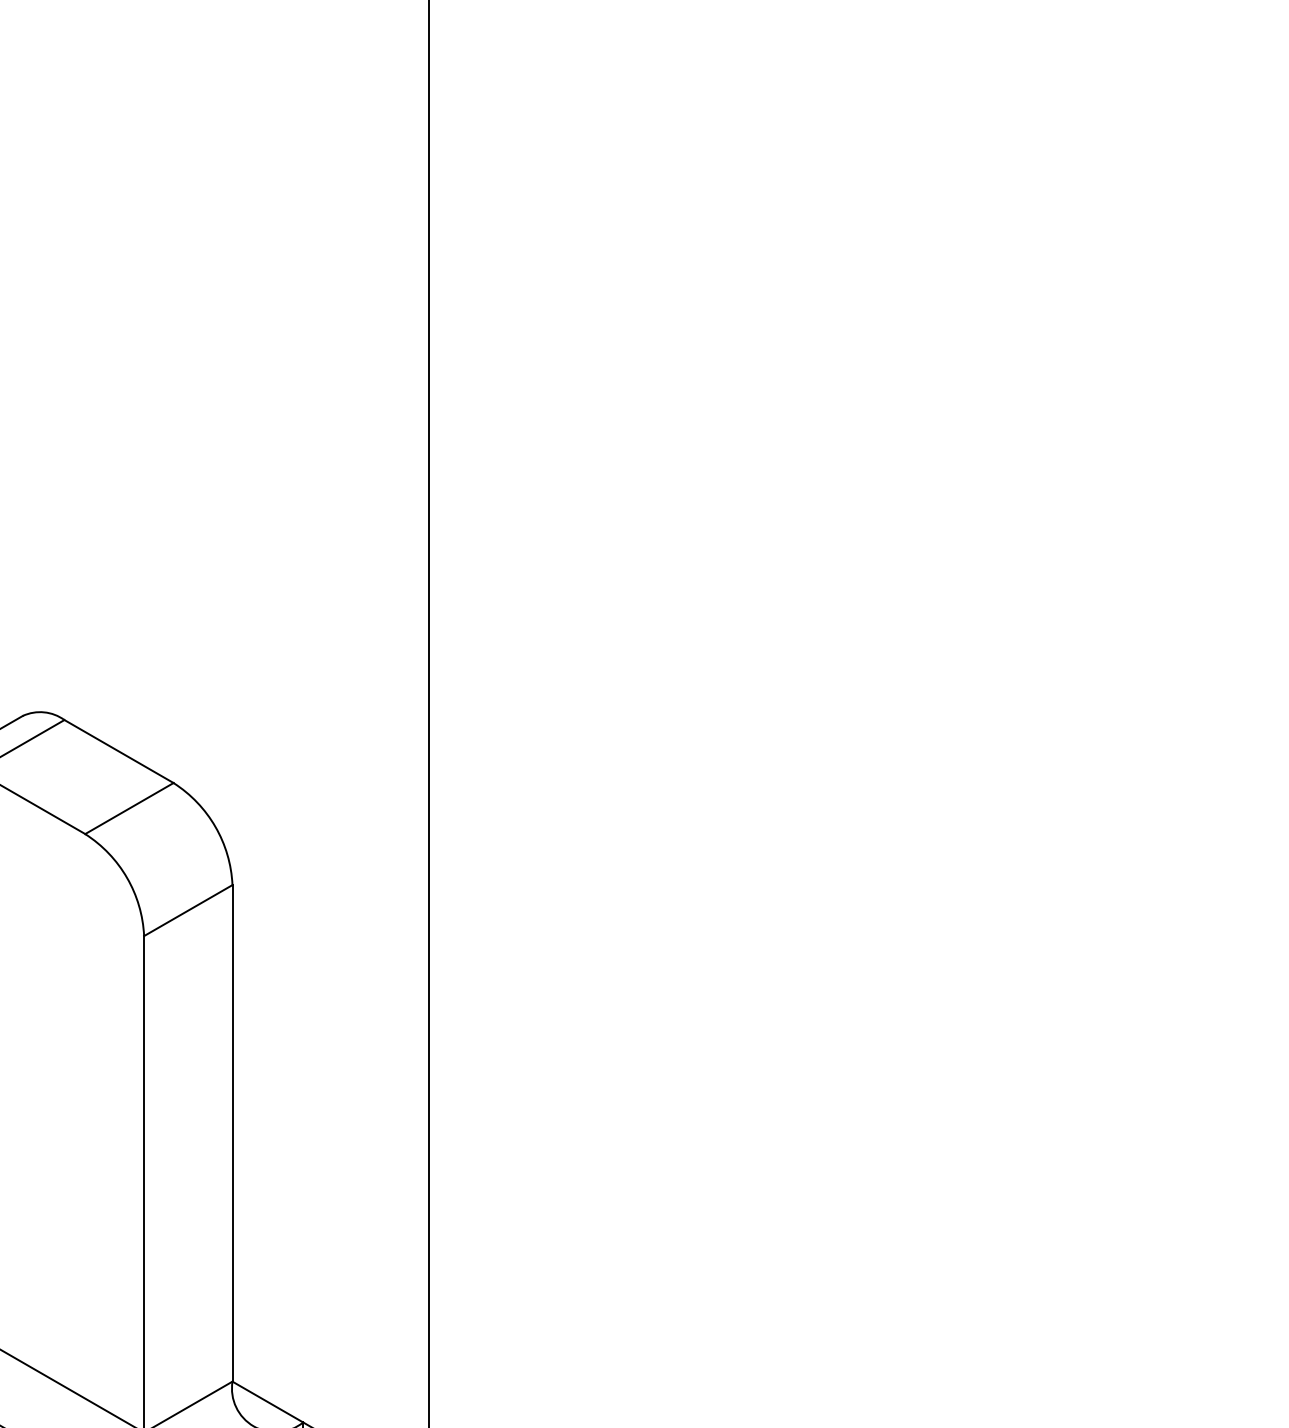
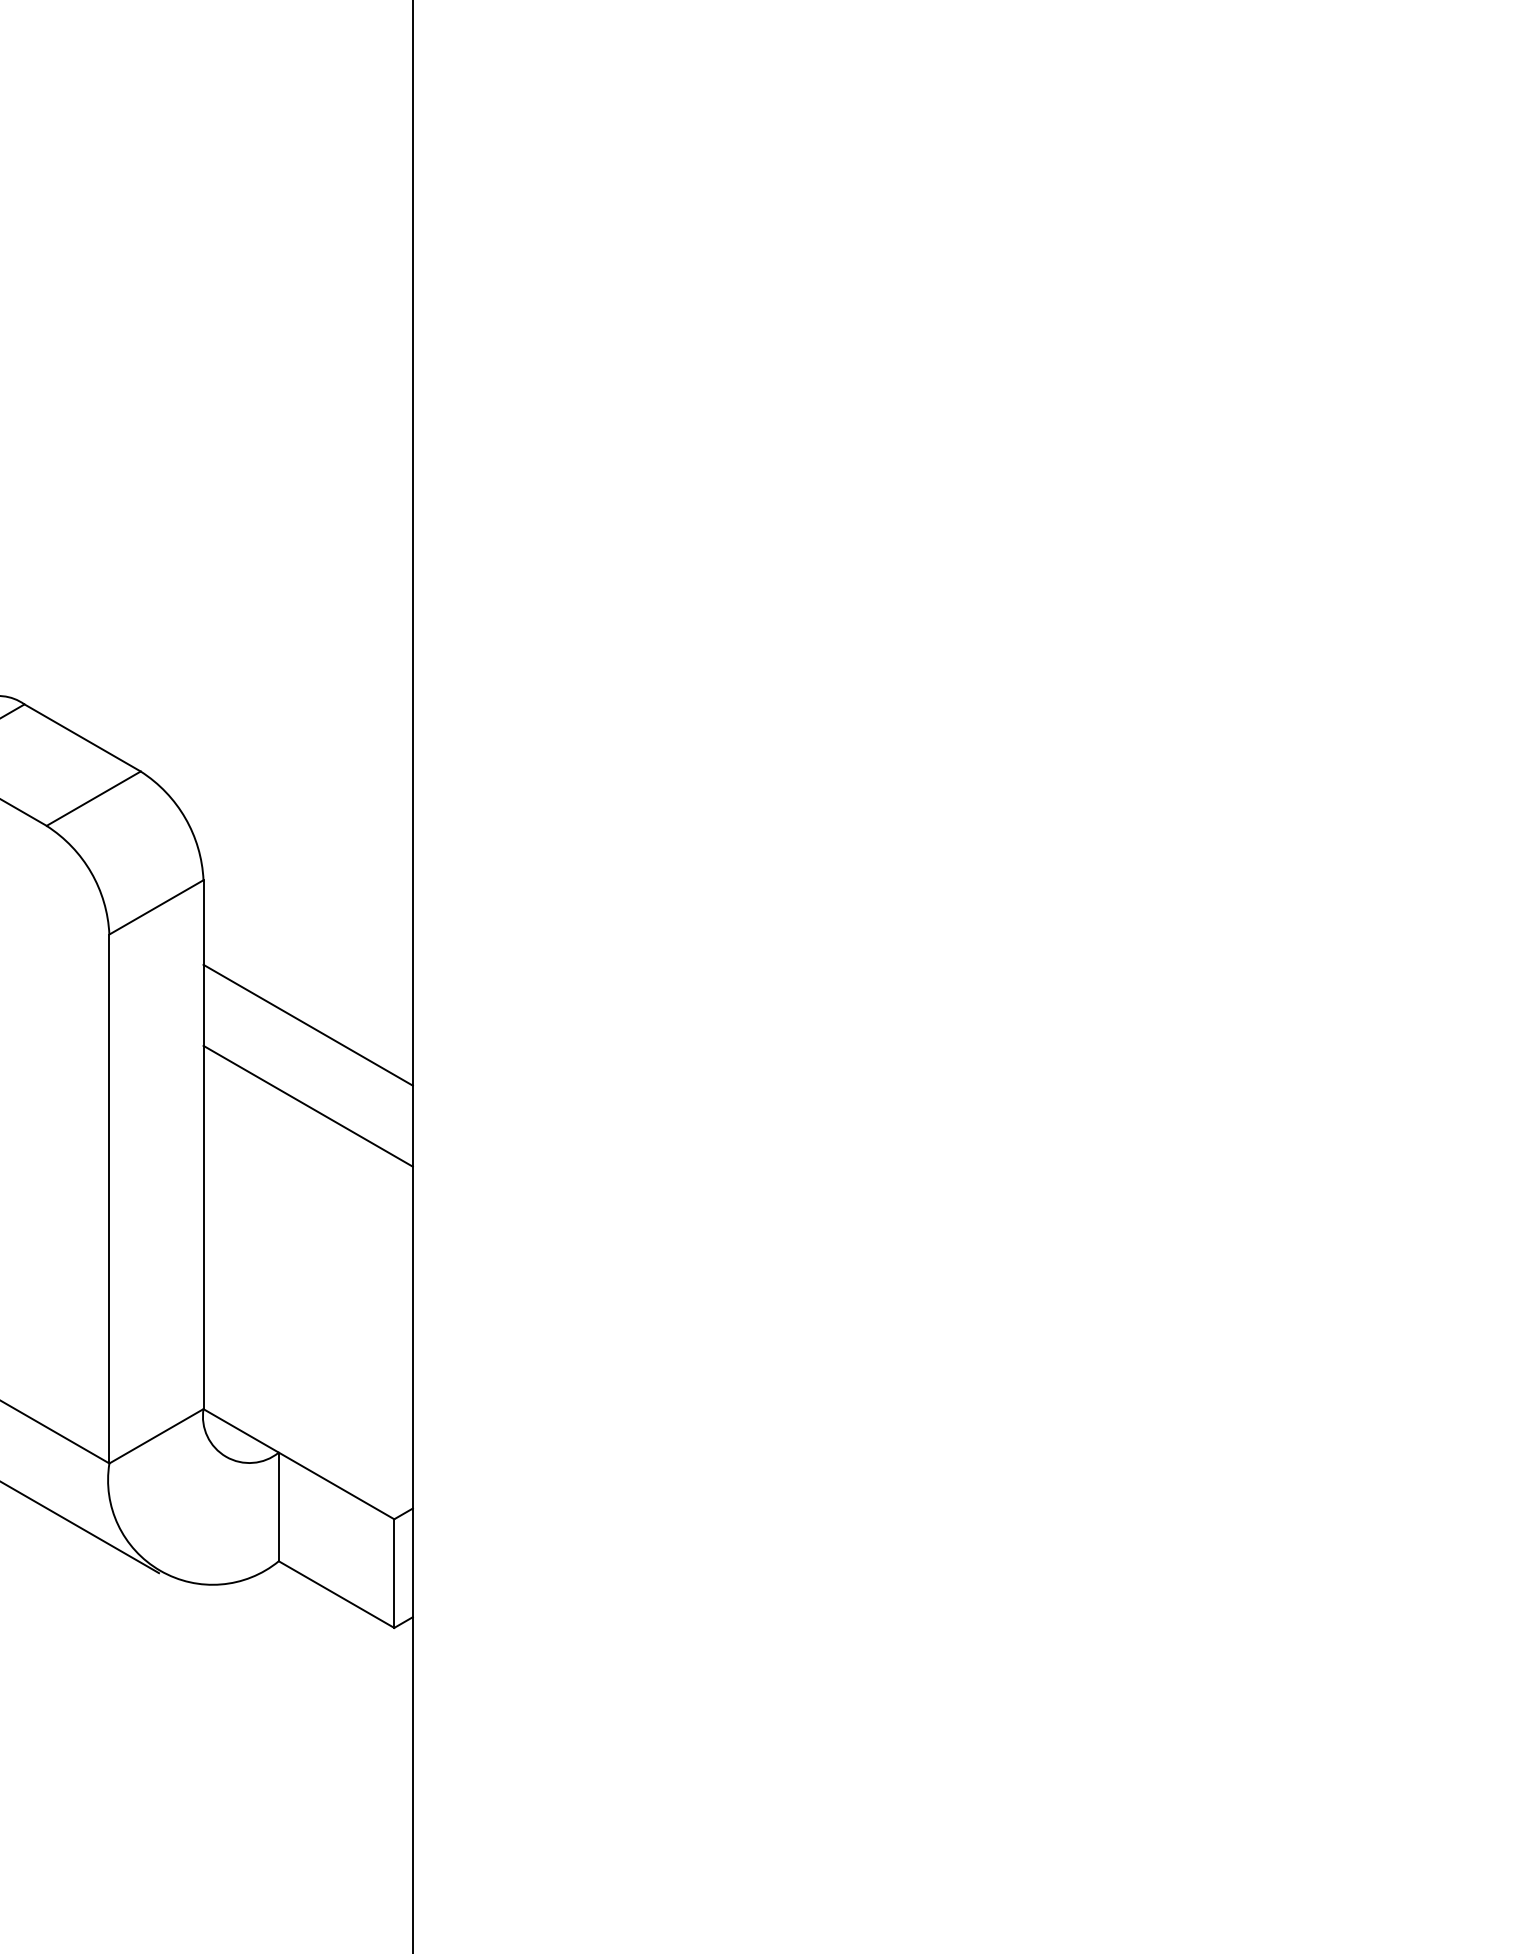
line: (330, 1020) -> (307, 1024), added
line: (330, 1096) -> (307, 1105), added

